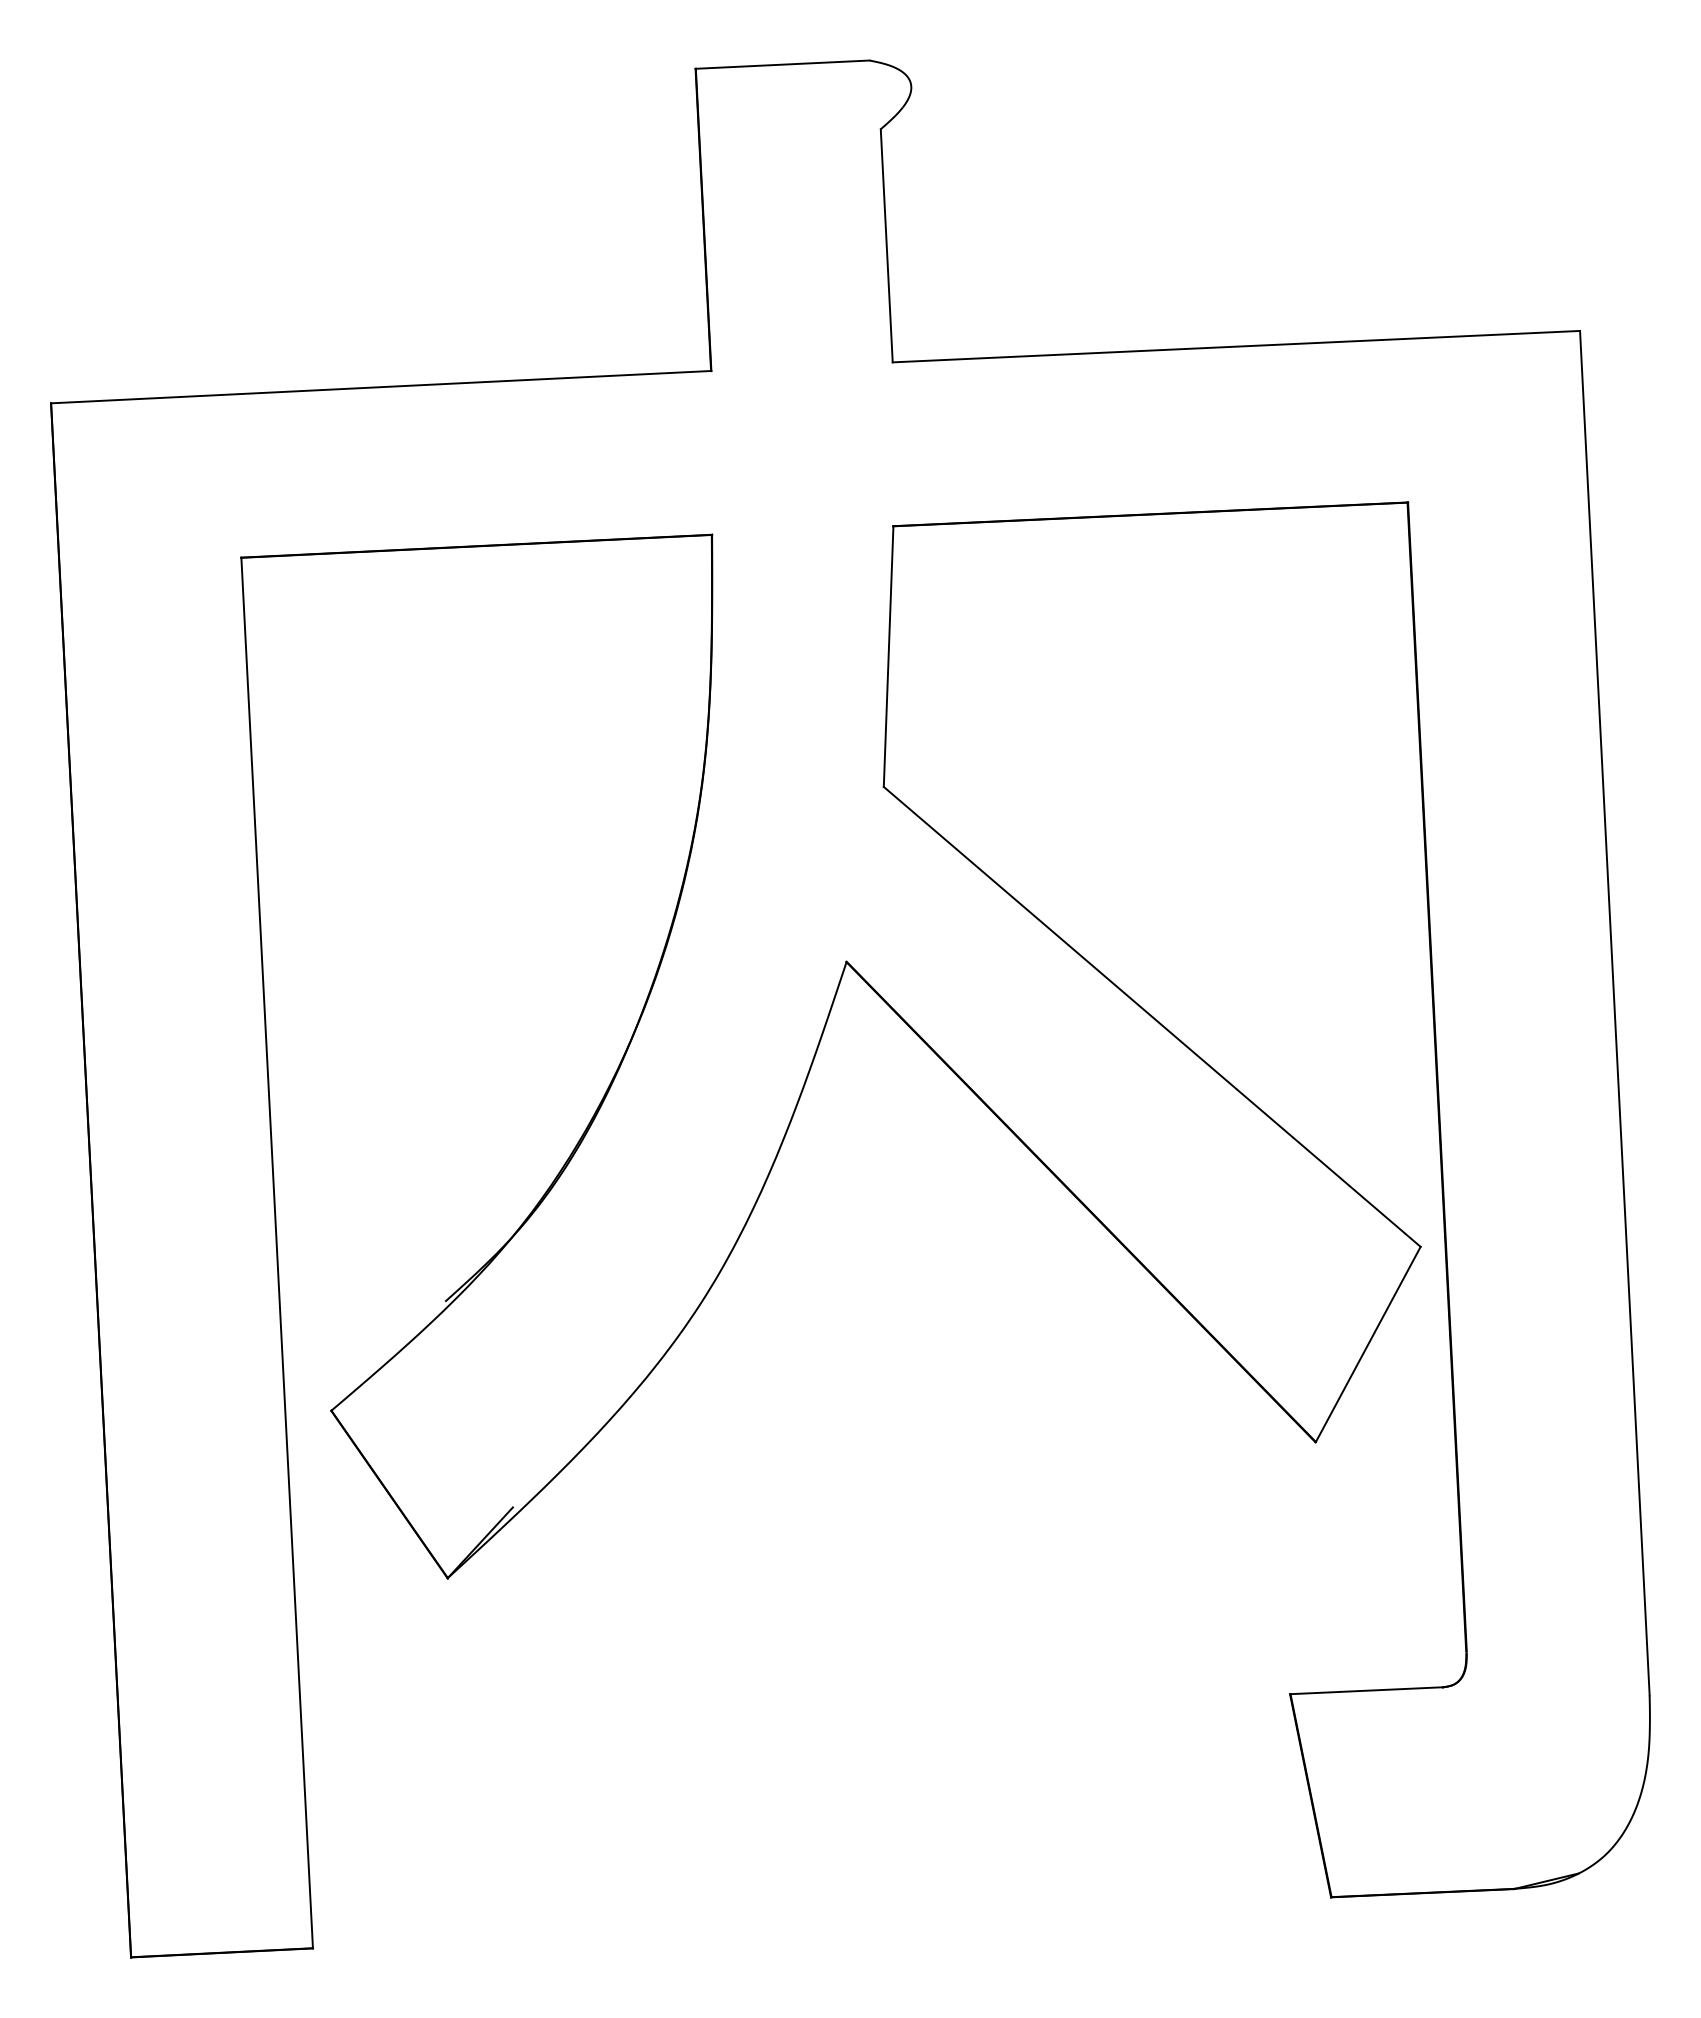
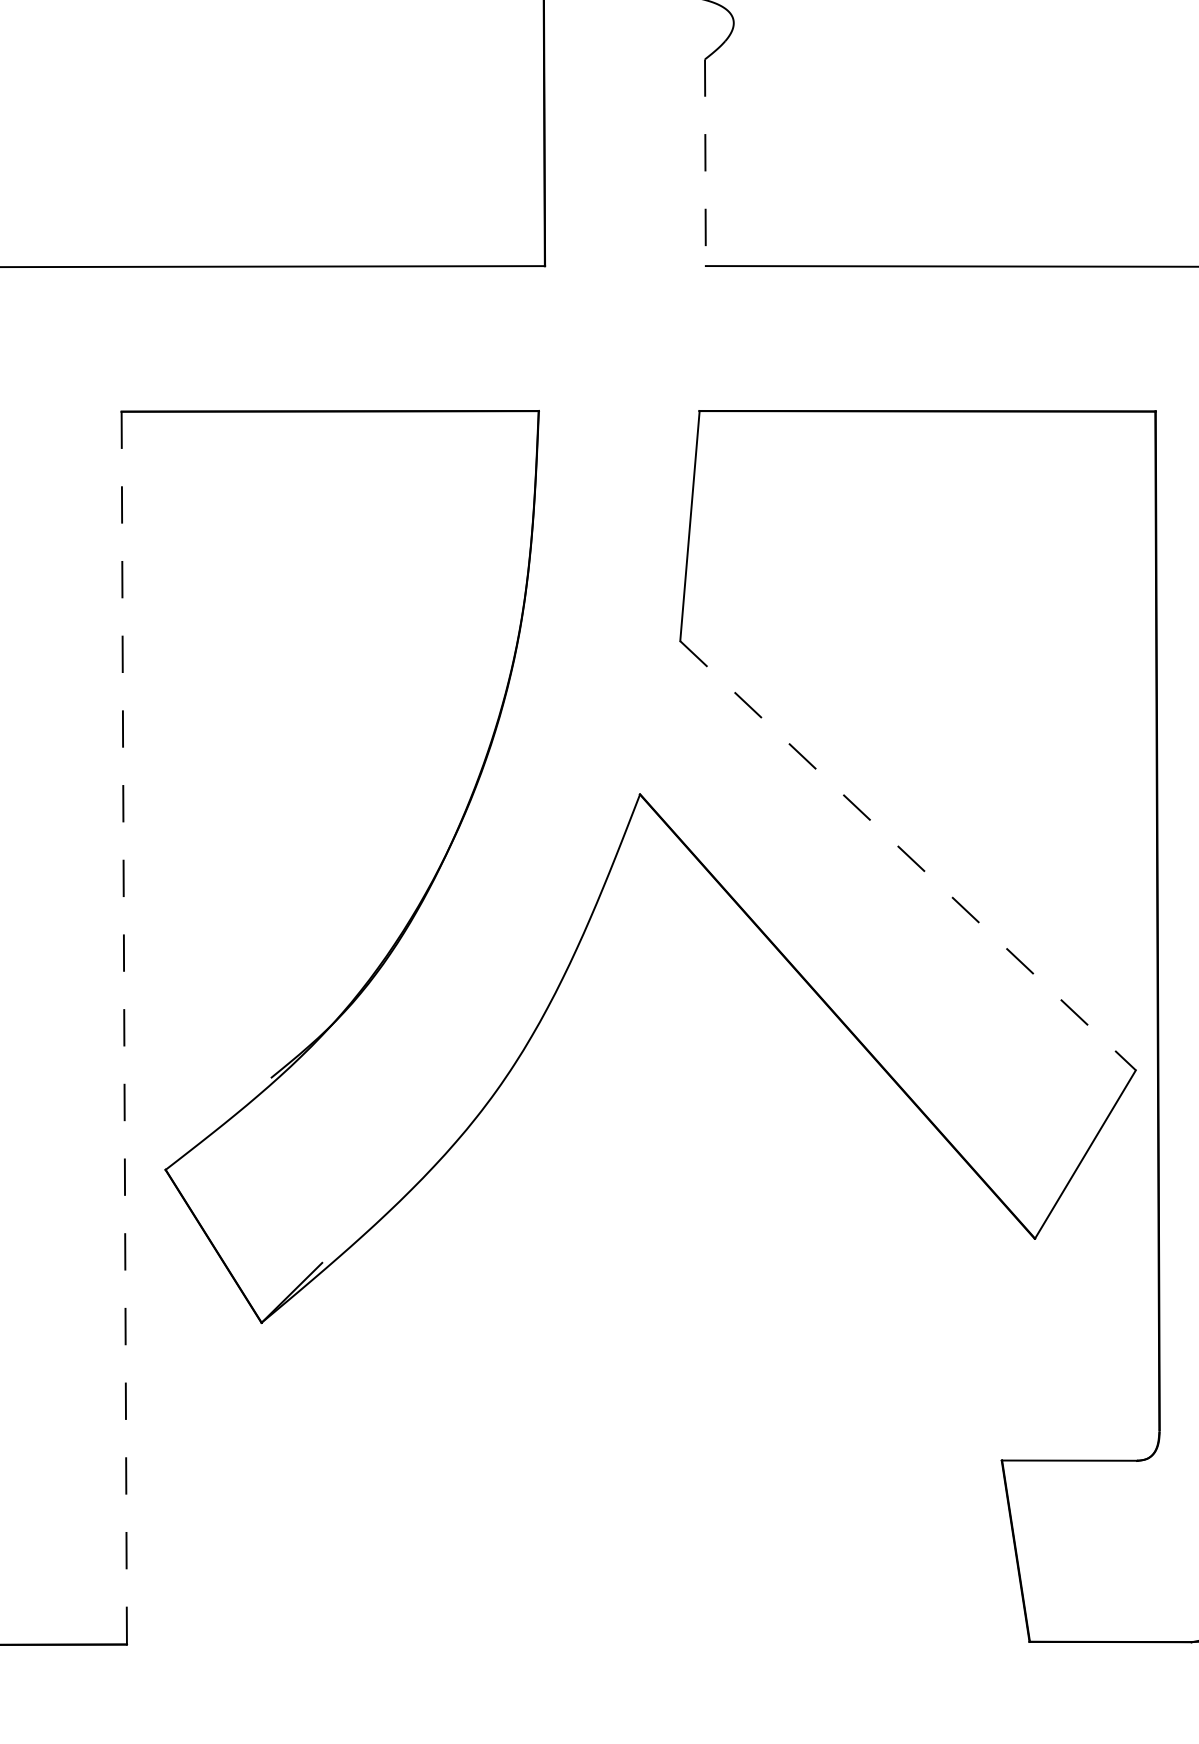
line: (886, 245) -> (705, 162), solid -> dashed
line: (1152, 1017) -> (908, 856), solid -> dashed
line: (277, 1253) -> (124, 1028), solid -> dashed

